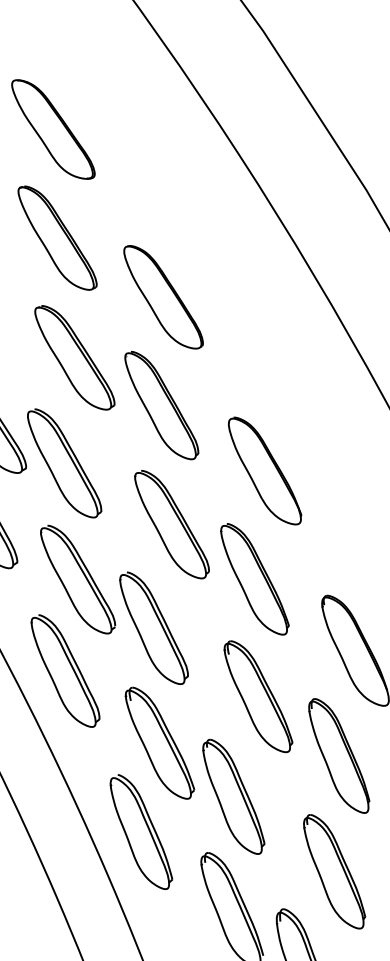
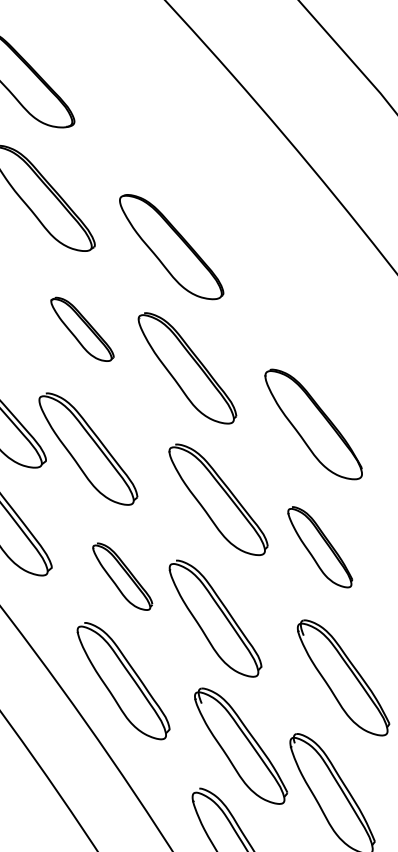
part: (74, 357) -> (81, 328), size x0.6
part: (78, 579) -> (123, 576), size x0.6
part: (254, 579) -> (319, 547), size x0.7

